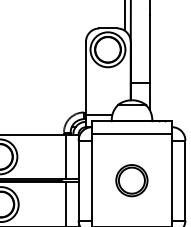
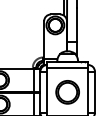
part: (131, 180) -> (67, 92), size x1.43

